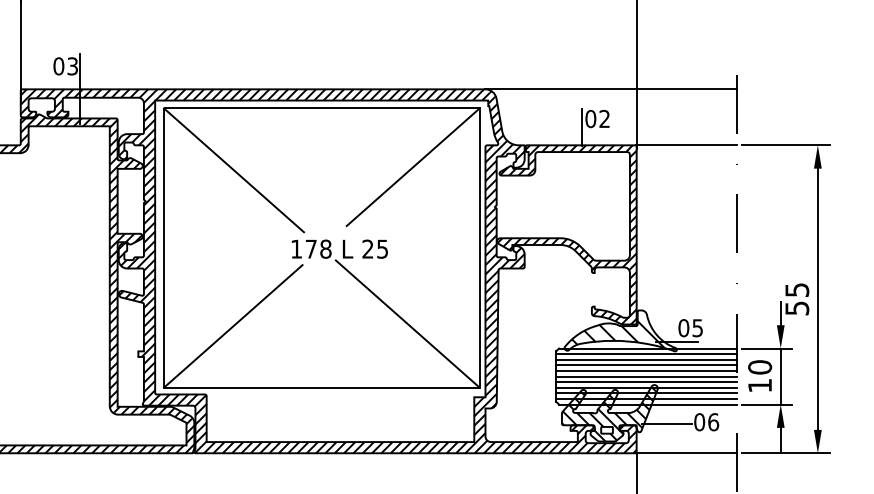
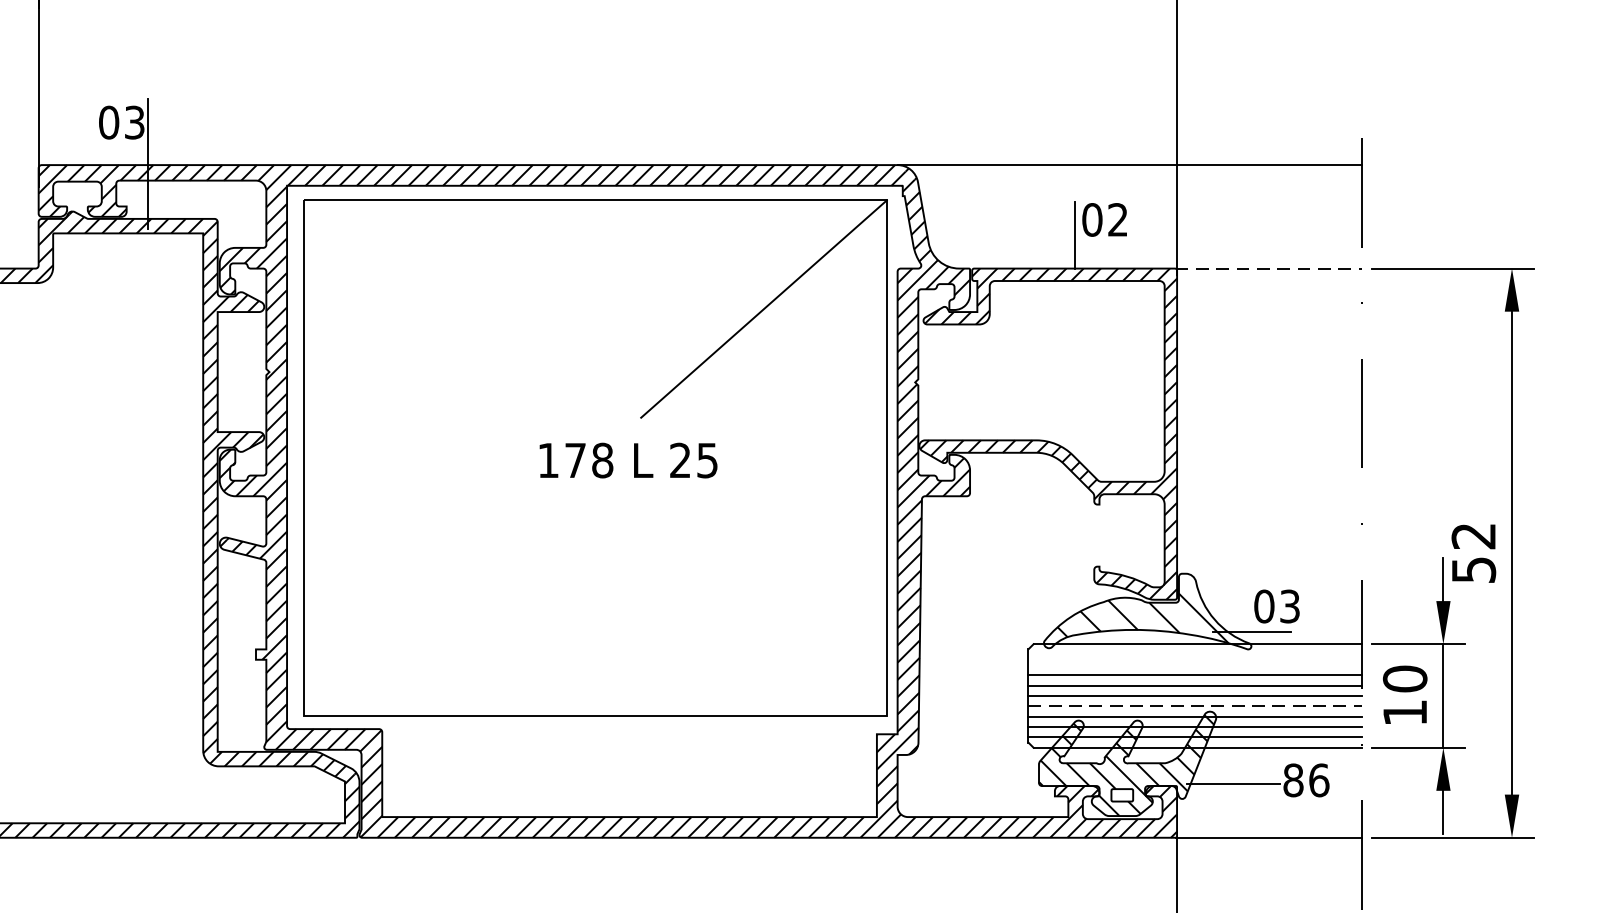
line: (686, 145) -> (1269, 268), solid -> dashed
line: (233, 170) -> (431, 315), removed
text: (797, 290) -> (1474, 536), 55 -> 52
line: (407, 323) -> (753, 597), removed
line: (233, 326) -> (431, 603), removed
text: (697, 327) -> (1289, 605), 05 -> 03
line: (646, 354) -> (1195, 655), removed
line: (646, 359) -> (1195, 664), removed
line: (646, 382) -> (1195, 706), solid -> dashed
text: (699, 422) -> (1293, 780), 06 -> 86

